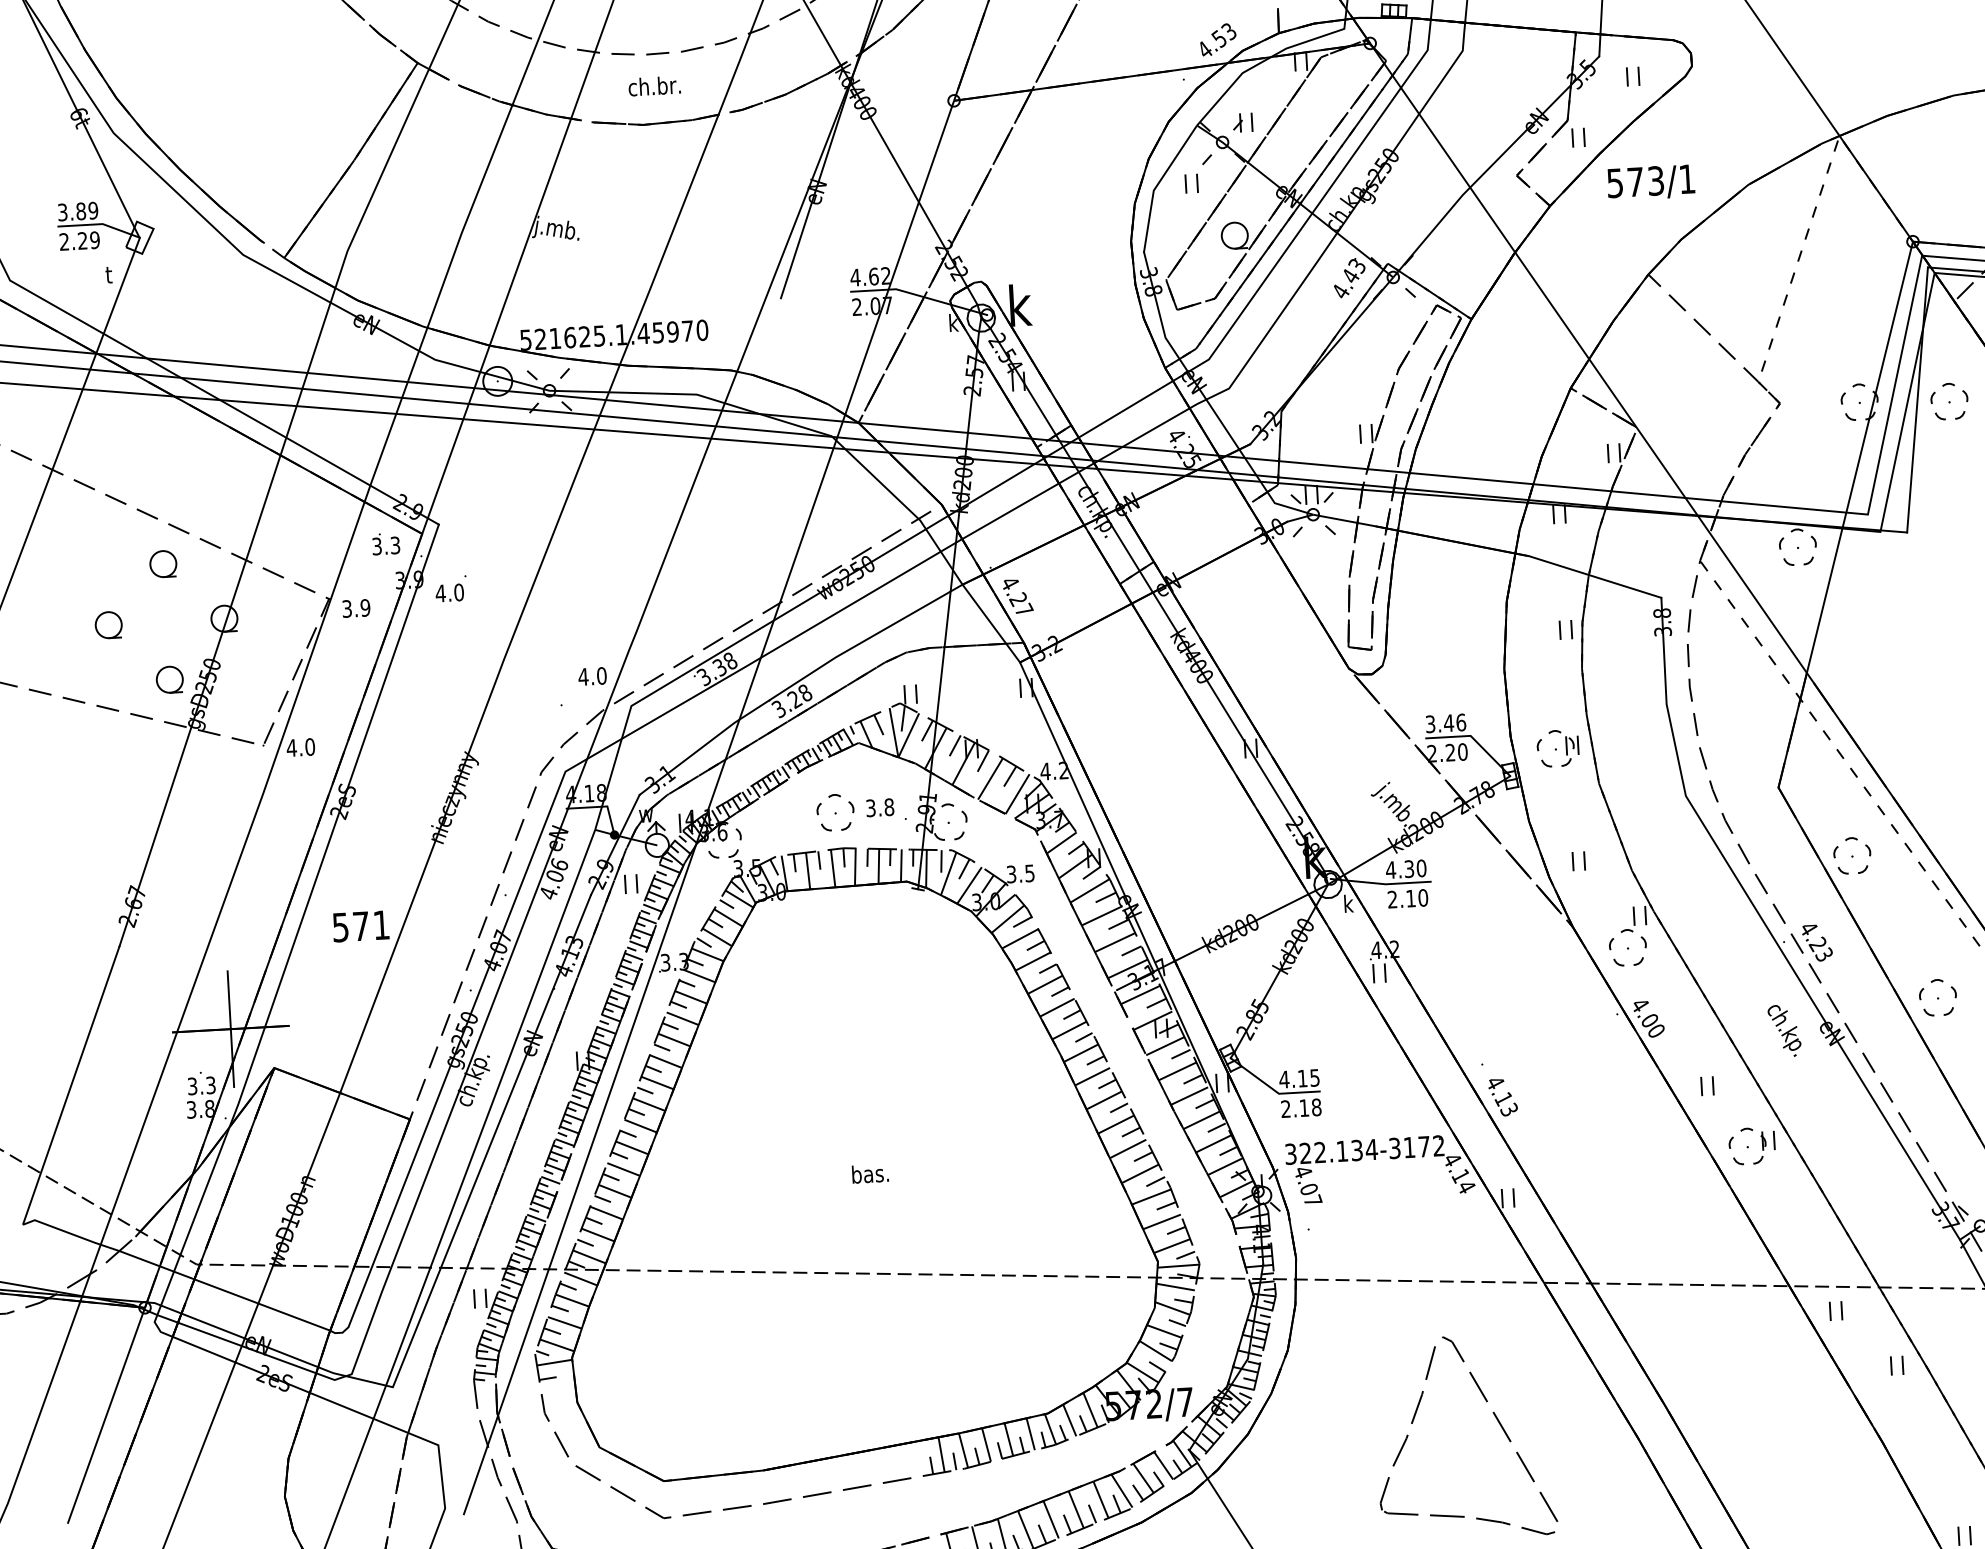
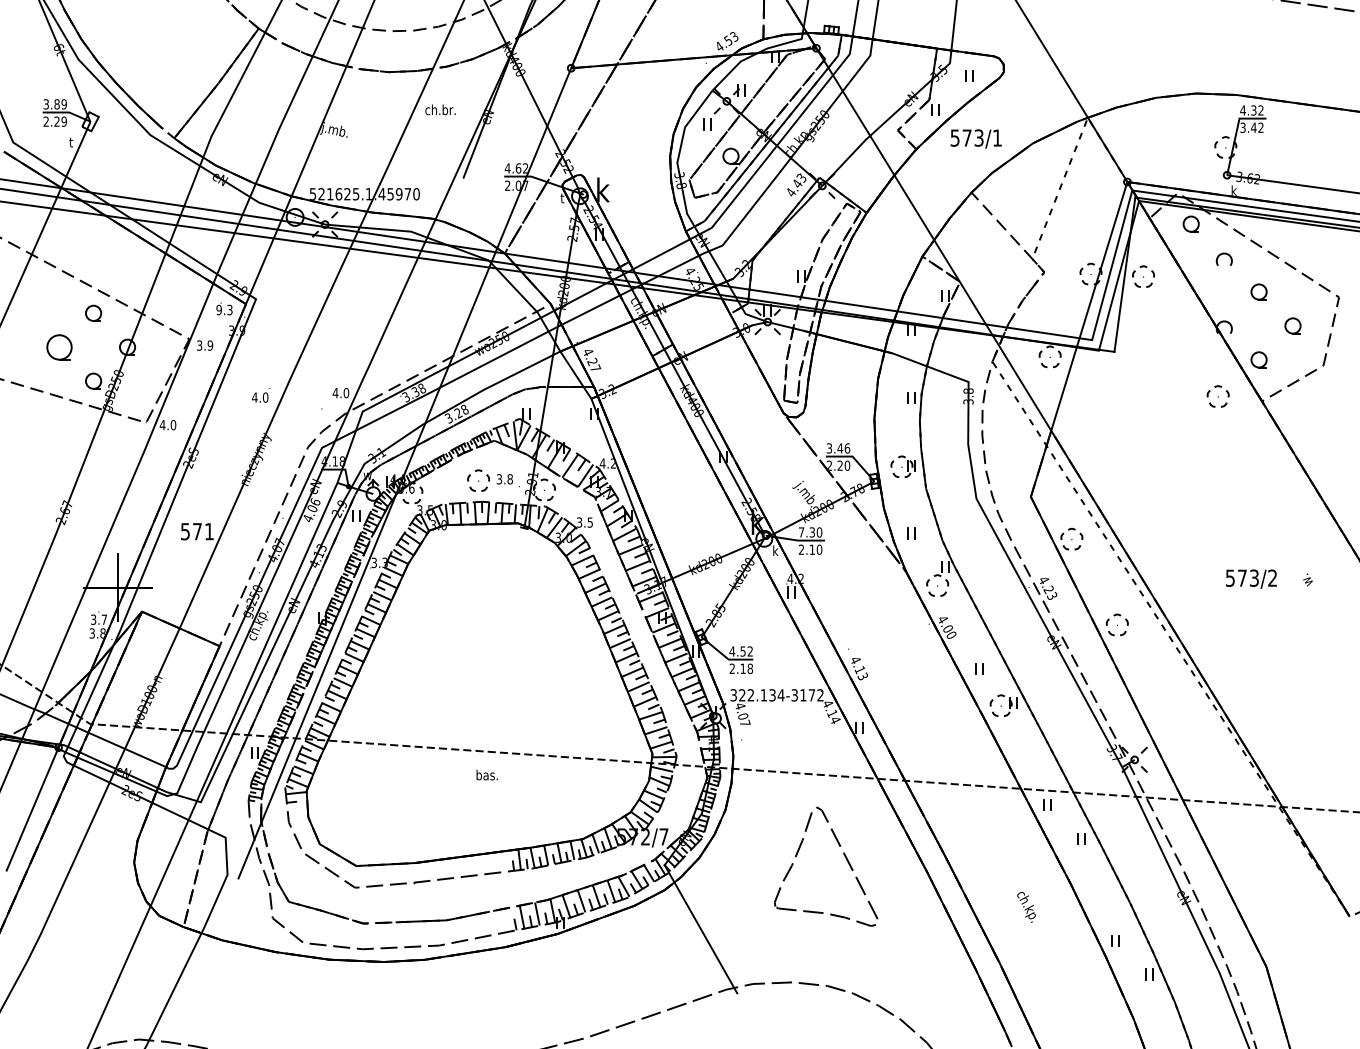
text: (654, 85) -> (440, 109), moved
text: (953, 321) -> (563, 197), k -> t
text: (375, 545) -> (218, 309), 3.3 -> 9.3
text: (450, 587) -> (260, 394), moved
part: (108, 623) -> (59, 346), size x1.6
text: (1390, 870) -> (801, 532), 4.30 -> 7.30
text: (1784, 1031) -> (1026, 907), moved
text: (1308, 1078) -> (746, 651), 4.15 -> 4.52
text: (209, 1085) -> (103, 619), 3.3 -> 3.7
text: (869, 1172) -> (486, 774), moved

